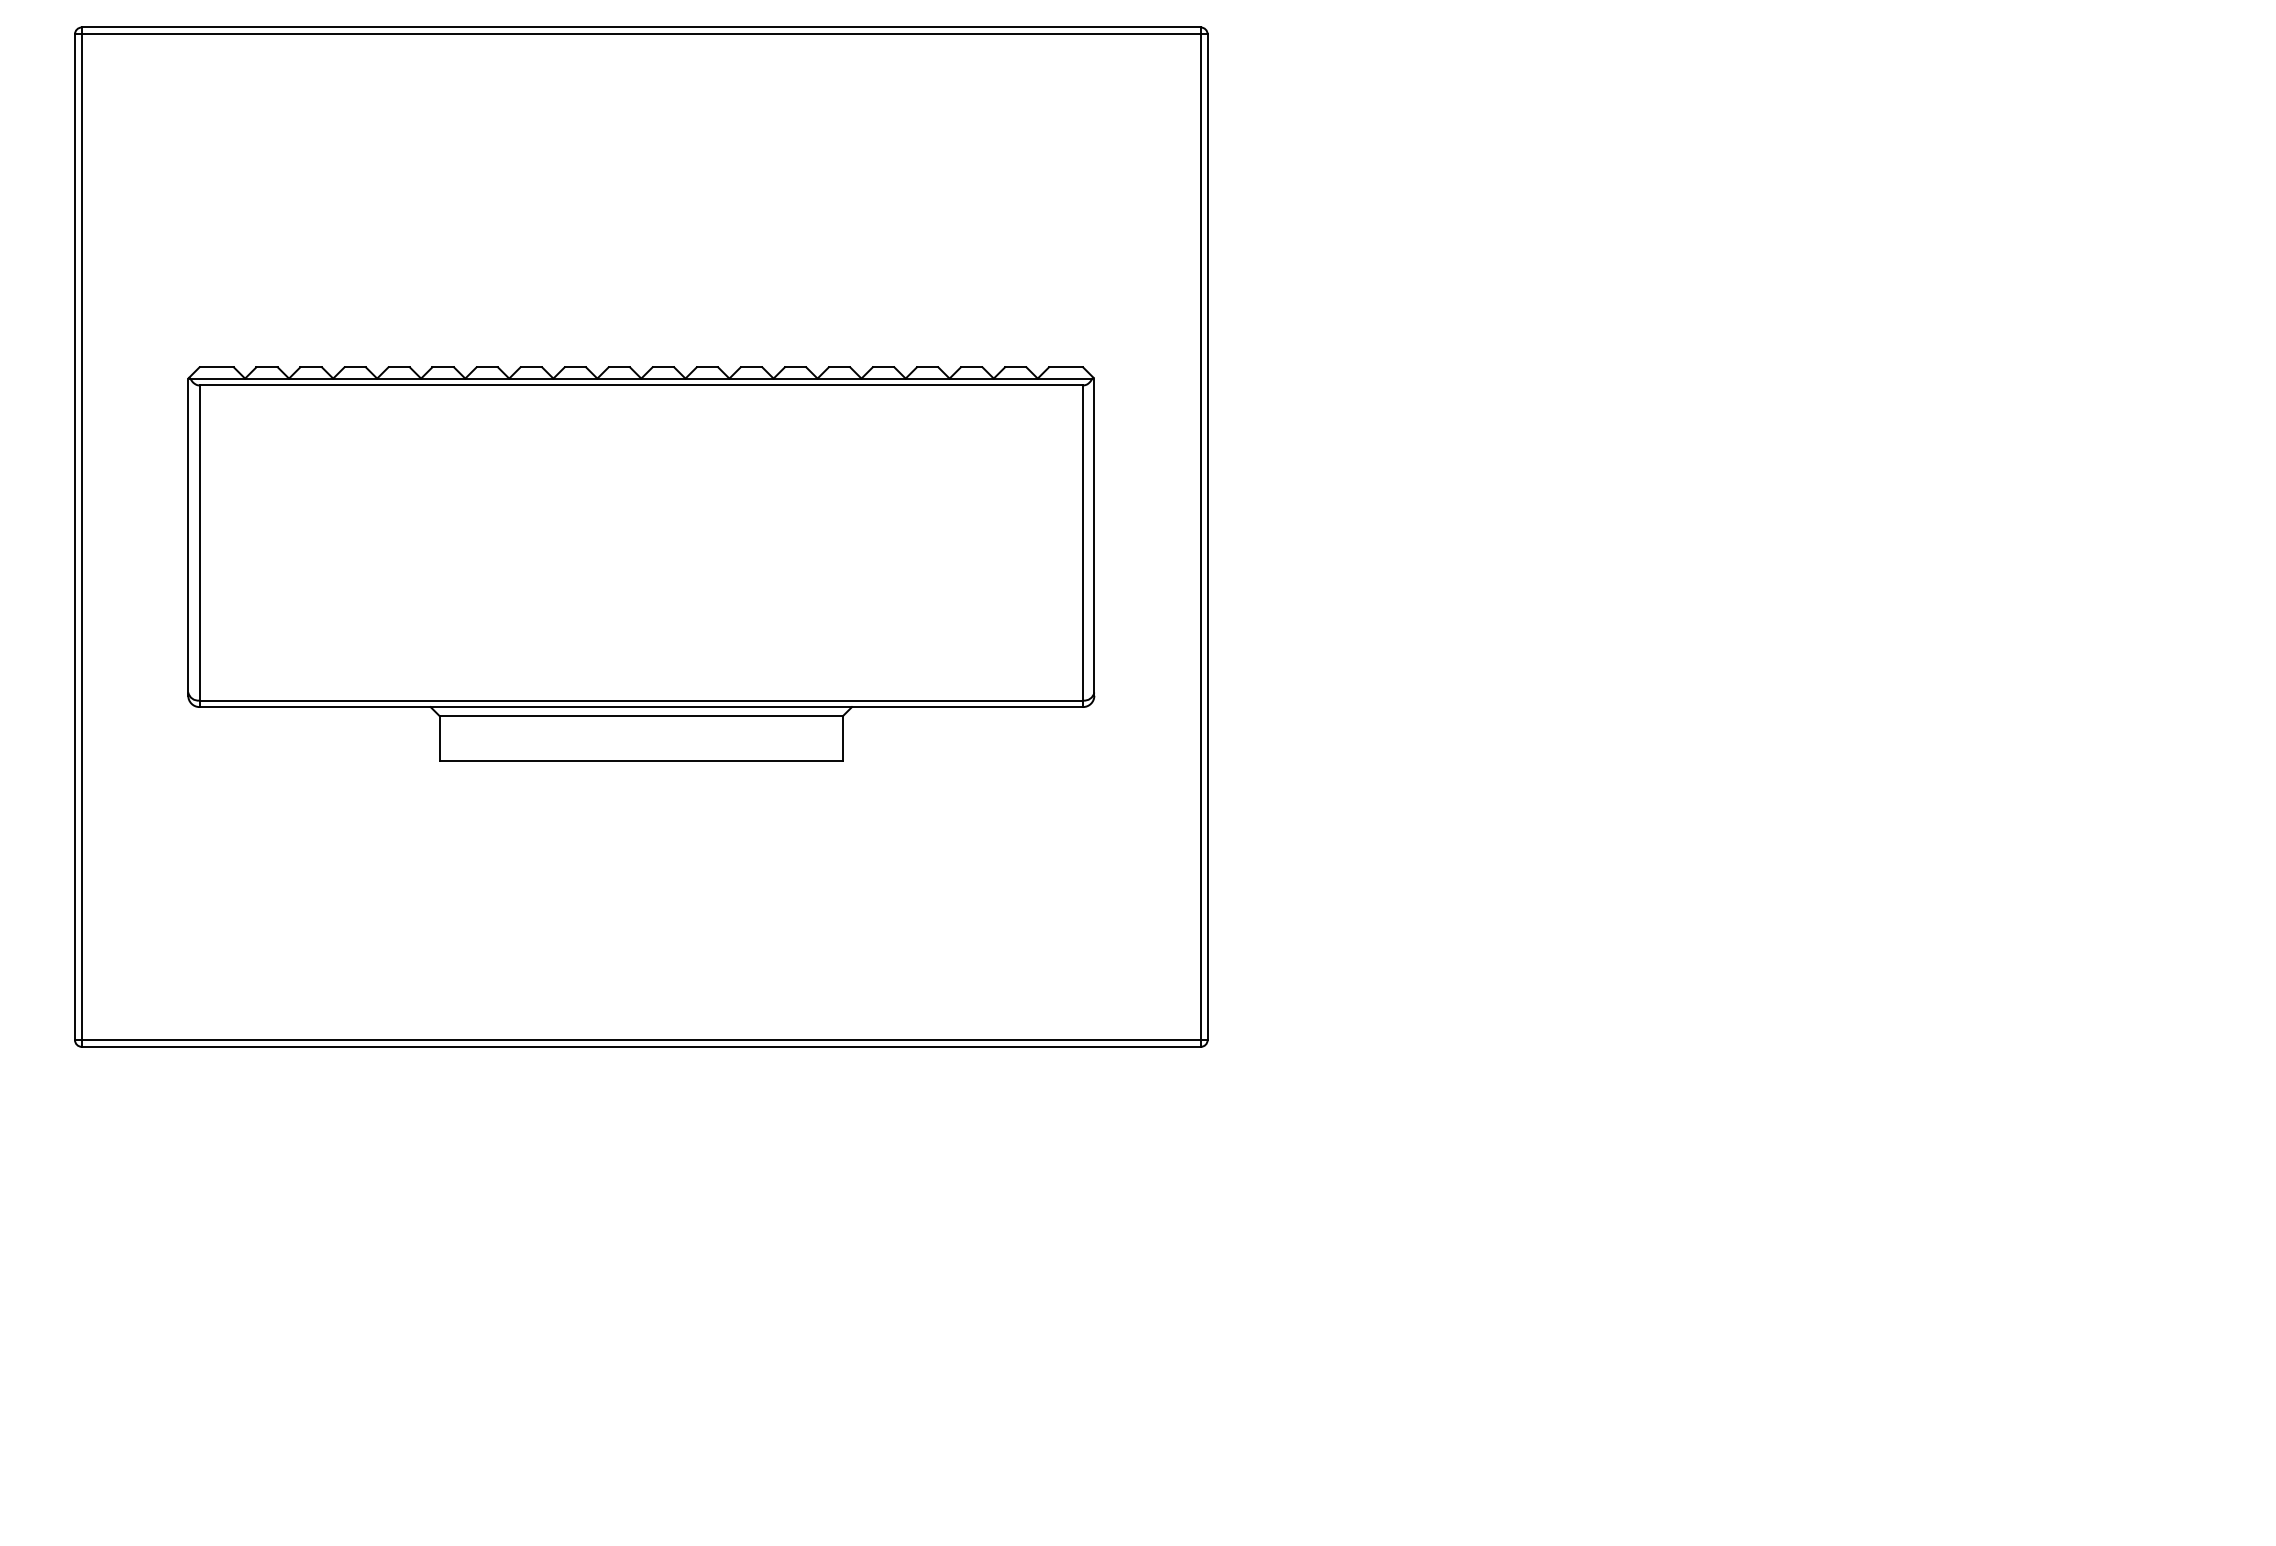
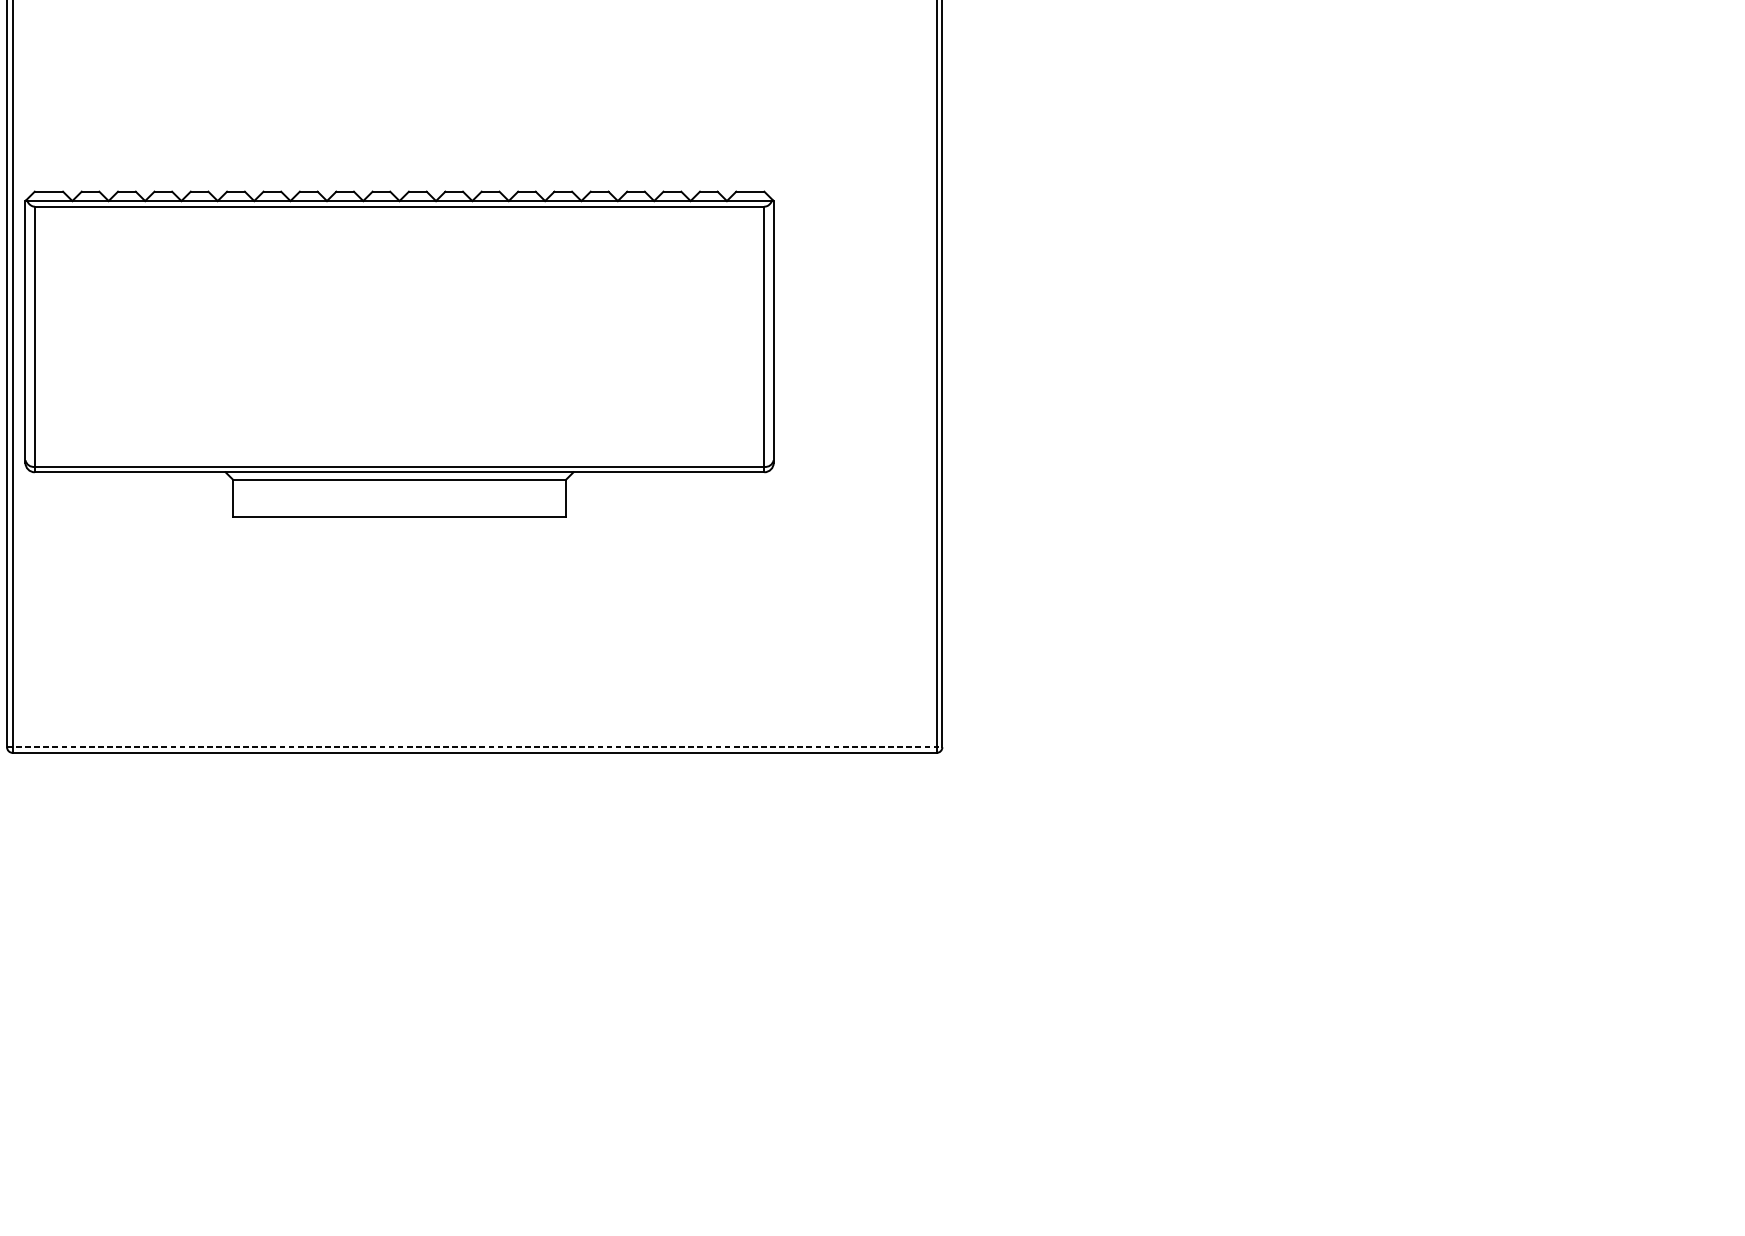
part: (641, 563) -> (399, 353), moved
line: (641, 1040) -> (474, 747), solid -> dashed

